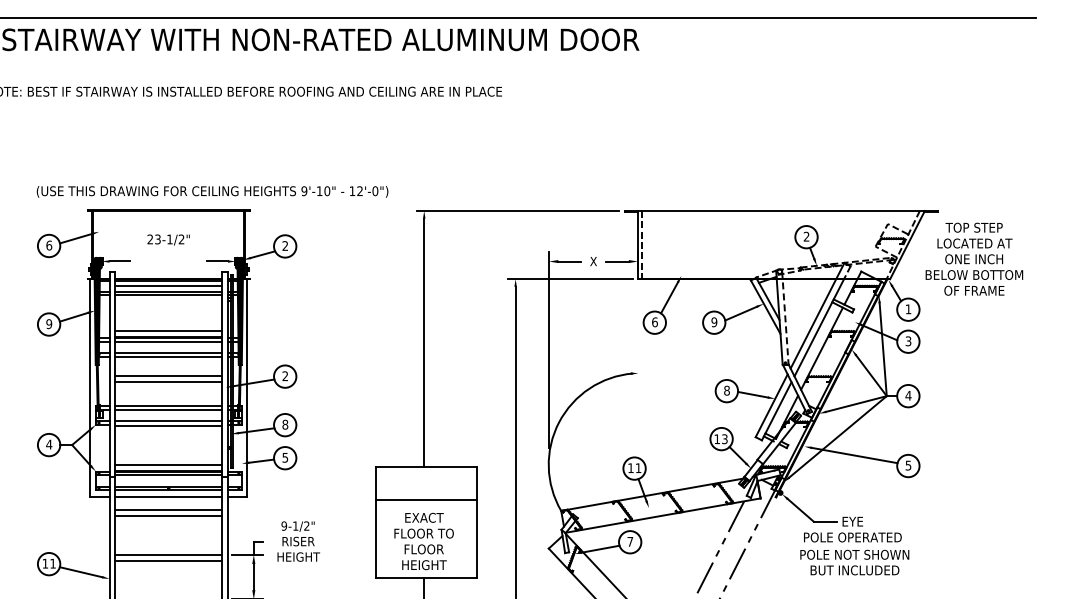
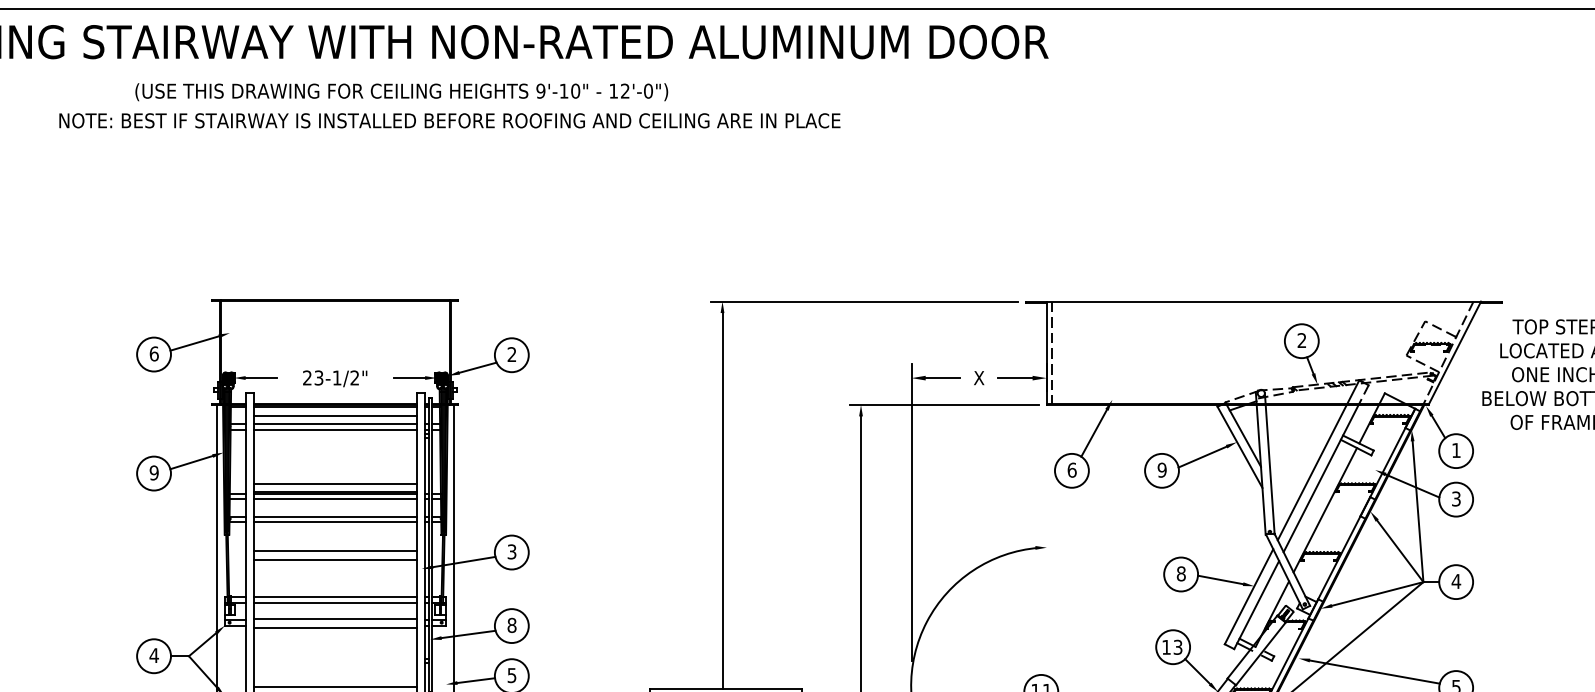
text: (212, 191) -> (401, 91), moved
text: (168, 239) -> (334, 378), moved
line: (785, 318) -> (1269, 464), dashed -> solid
text: (285, 376) -> (512, 552), 2 -> 3

